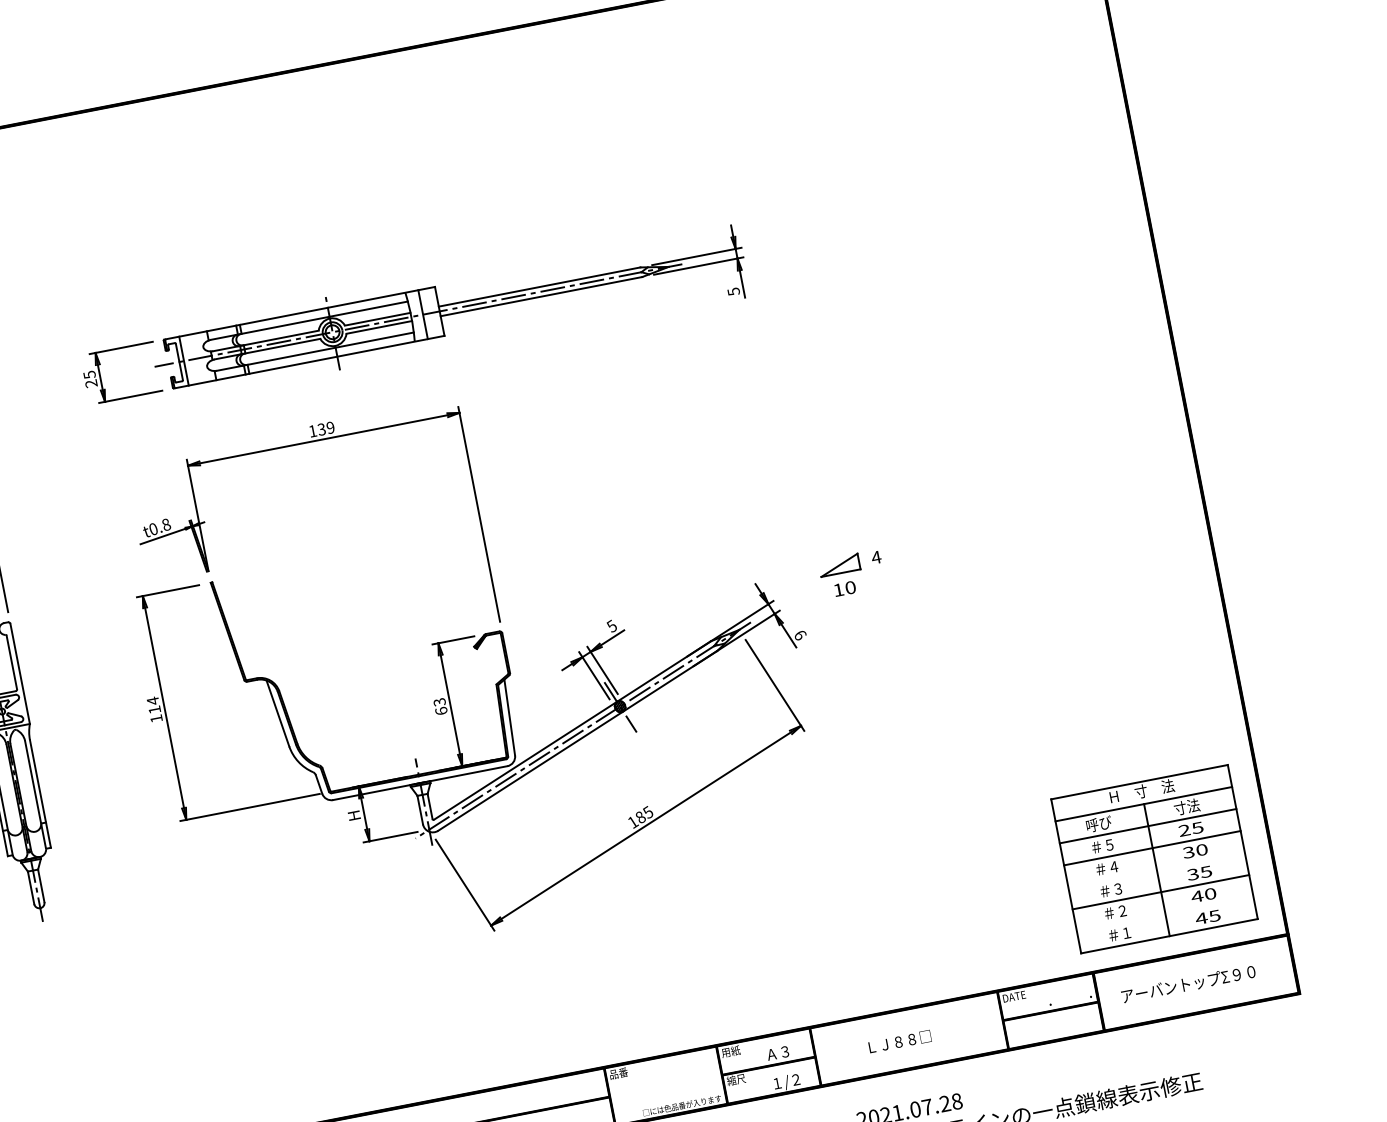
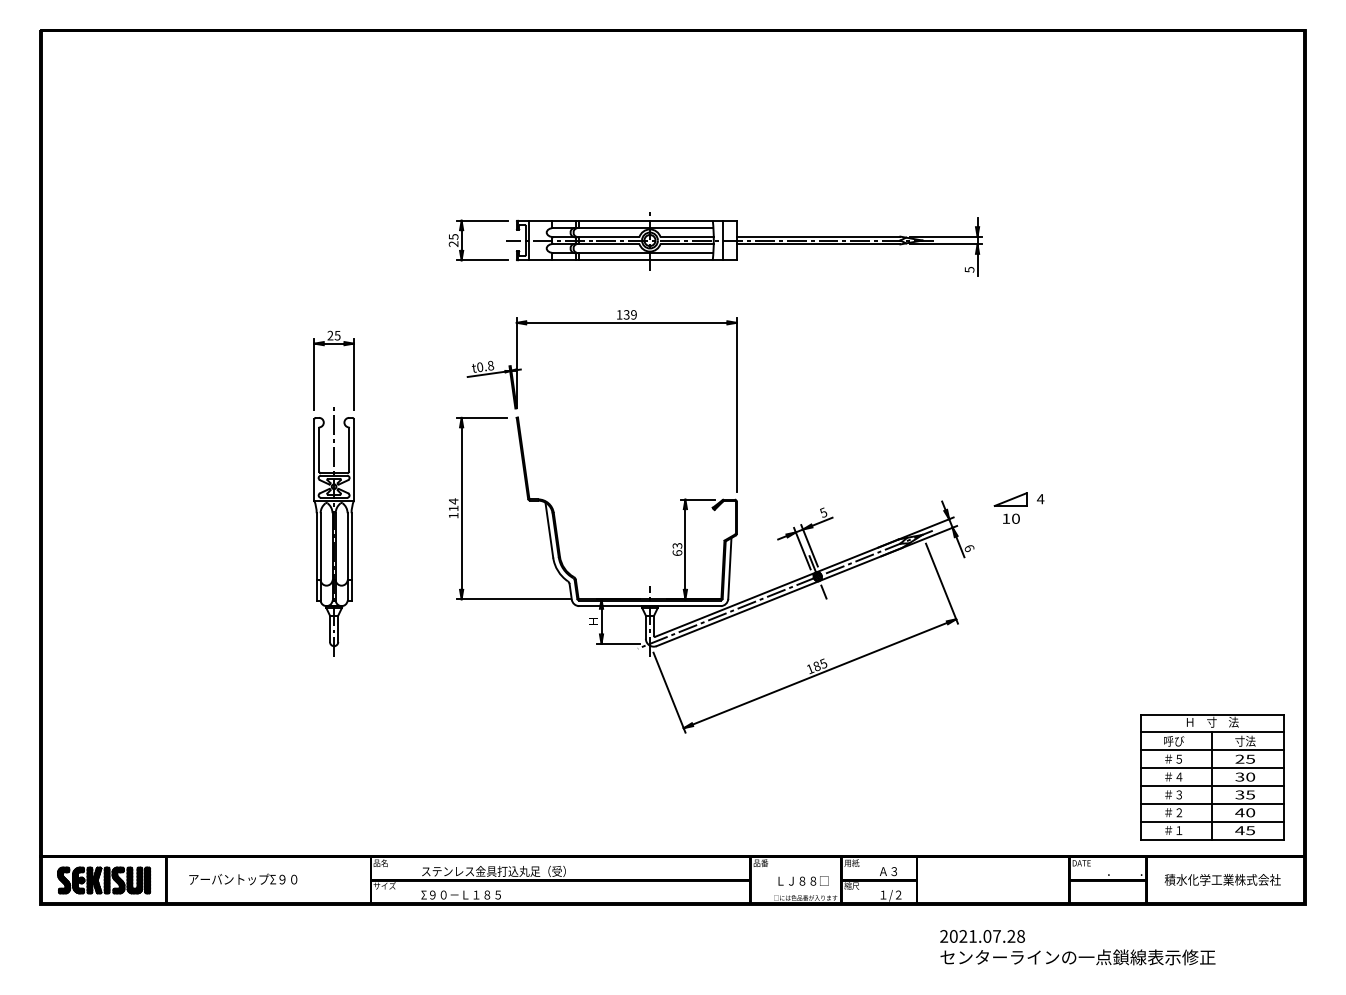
line: (1155, 870) -> (1211, 786), added
line: (1164, 914) -> (1211, 821), added
text: (1191, 982) -> (1222, 879), アーバントップΣ９０ -> 積水化学工業株式会社
text: (899, 1041) -> (803, 880), moved

